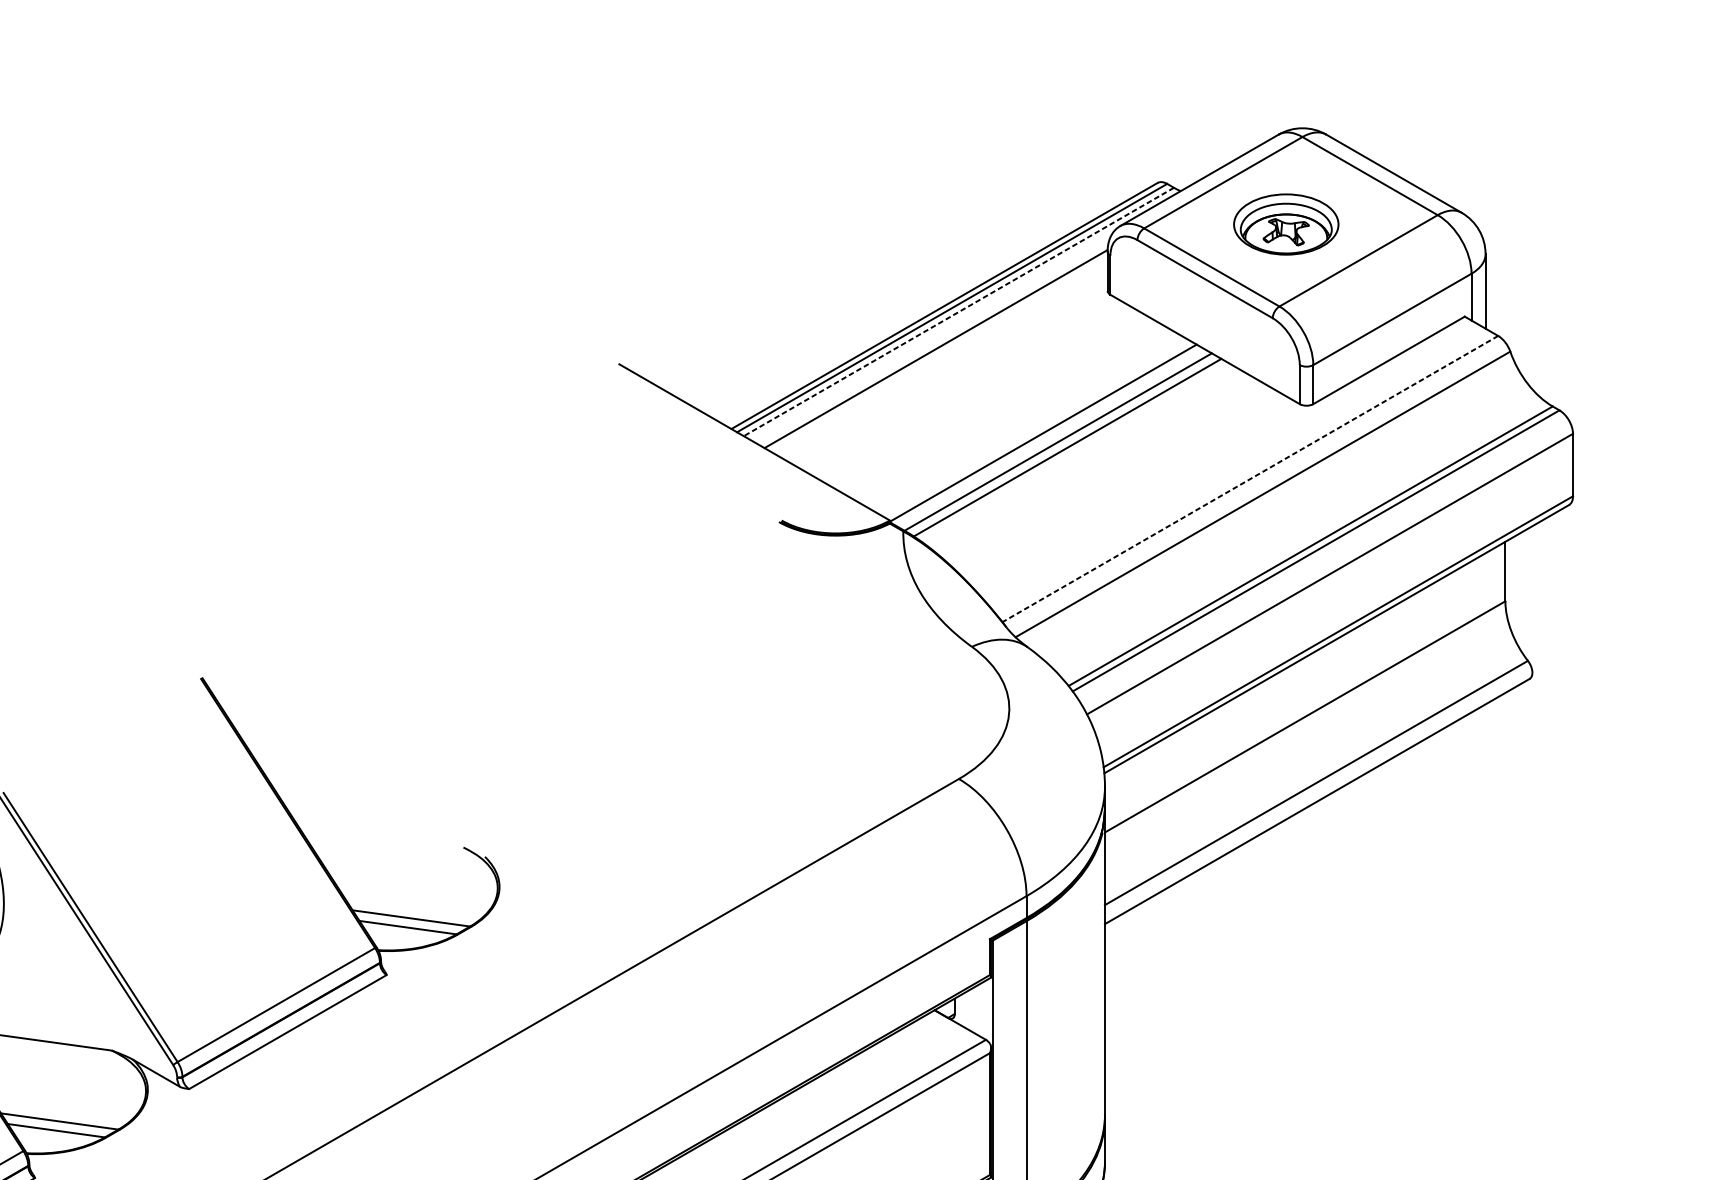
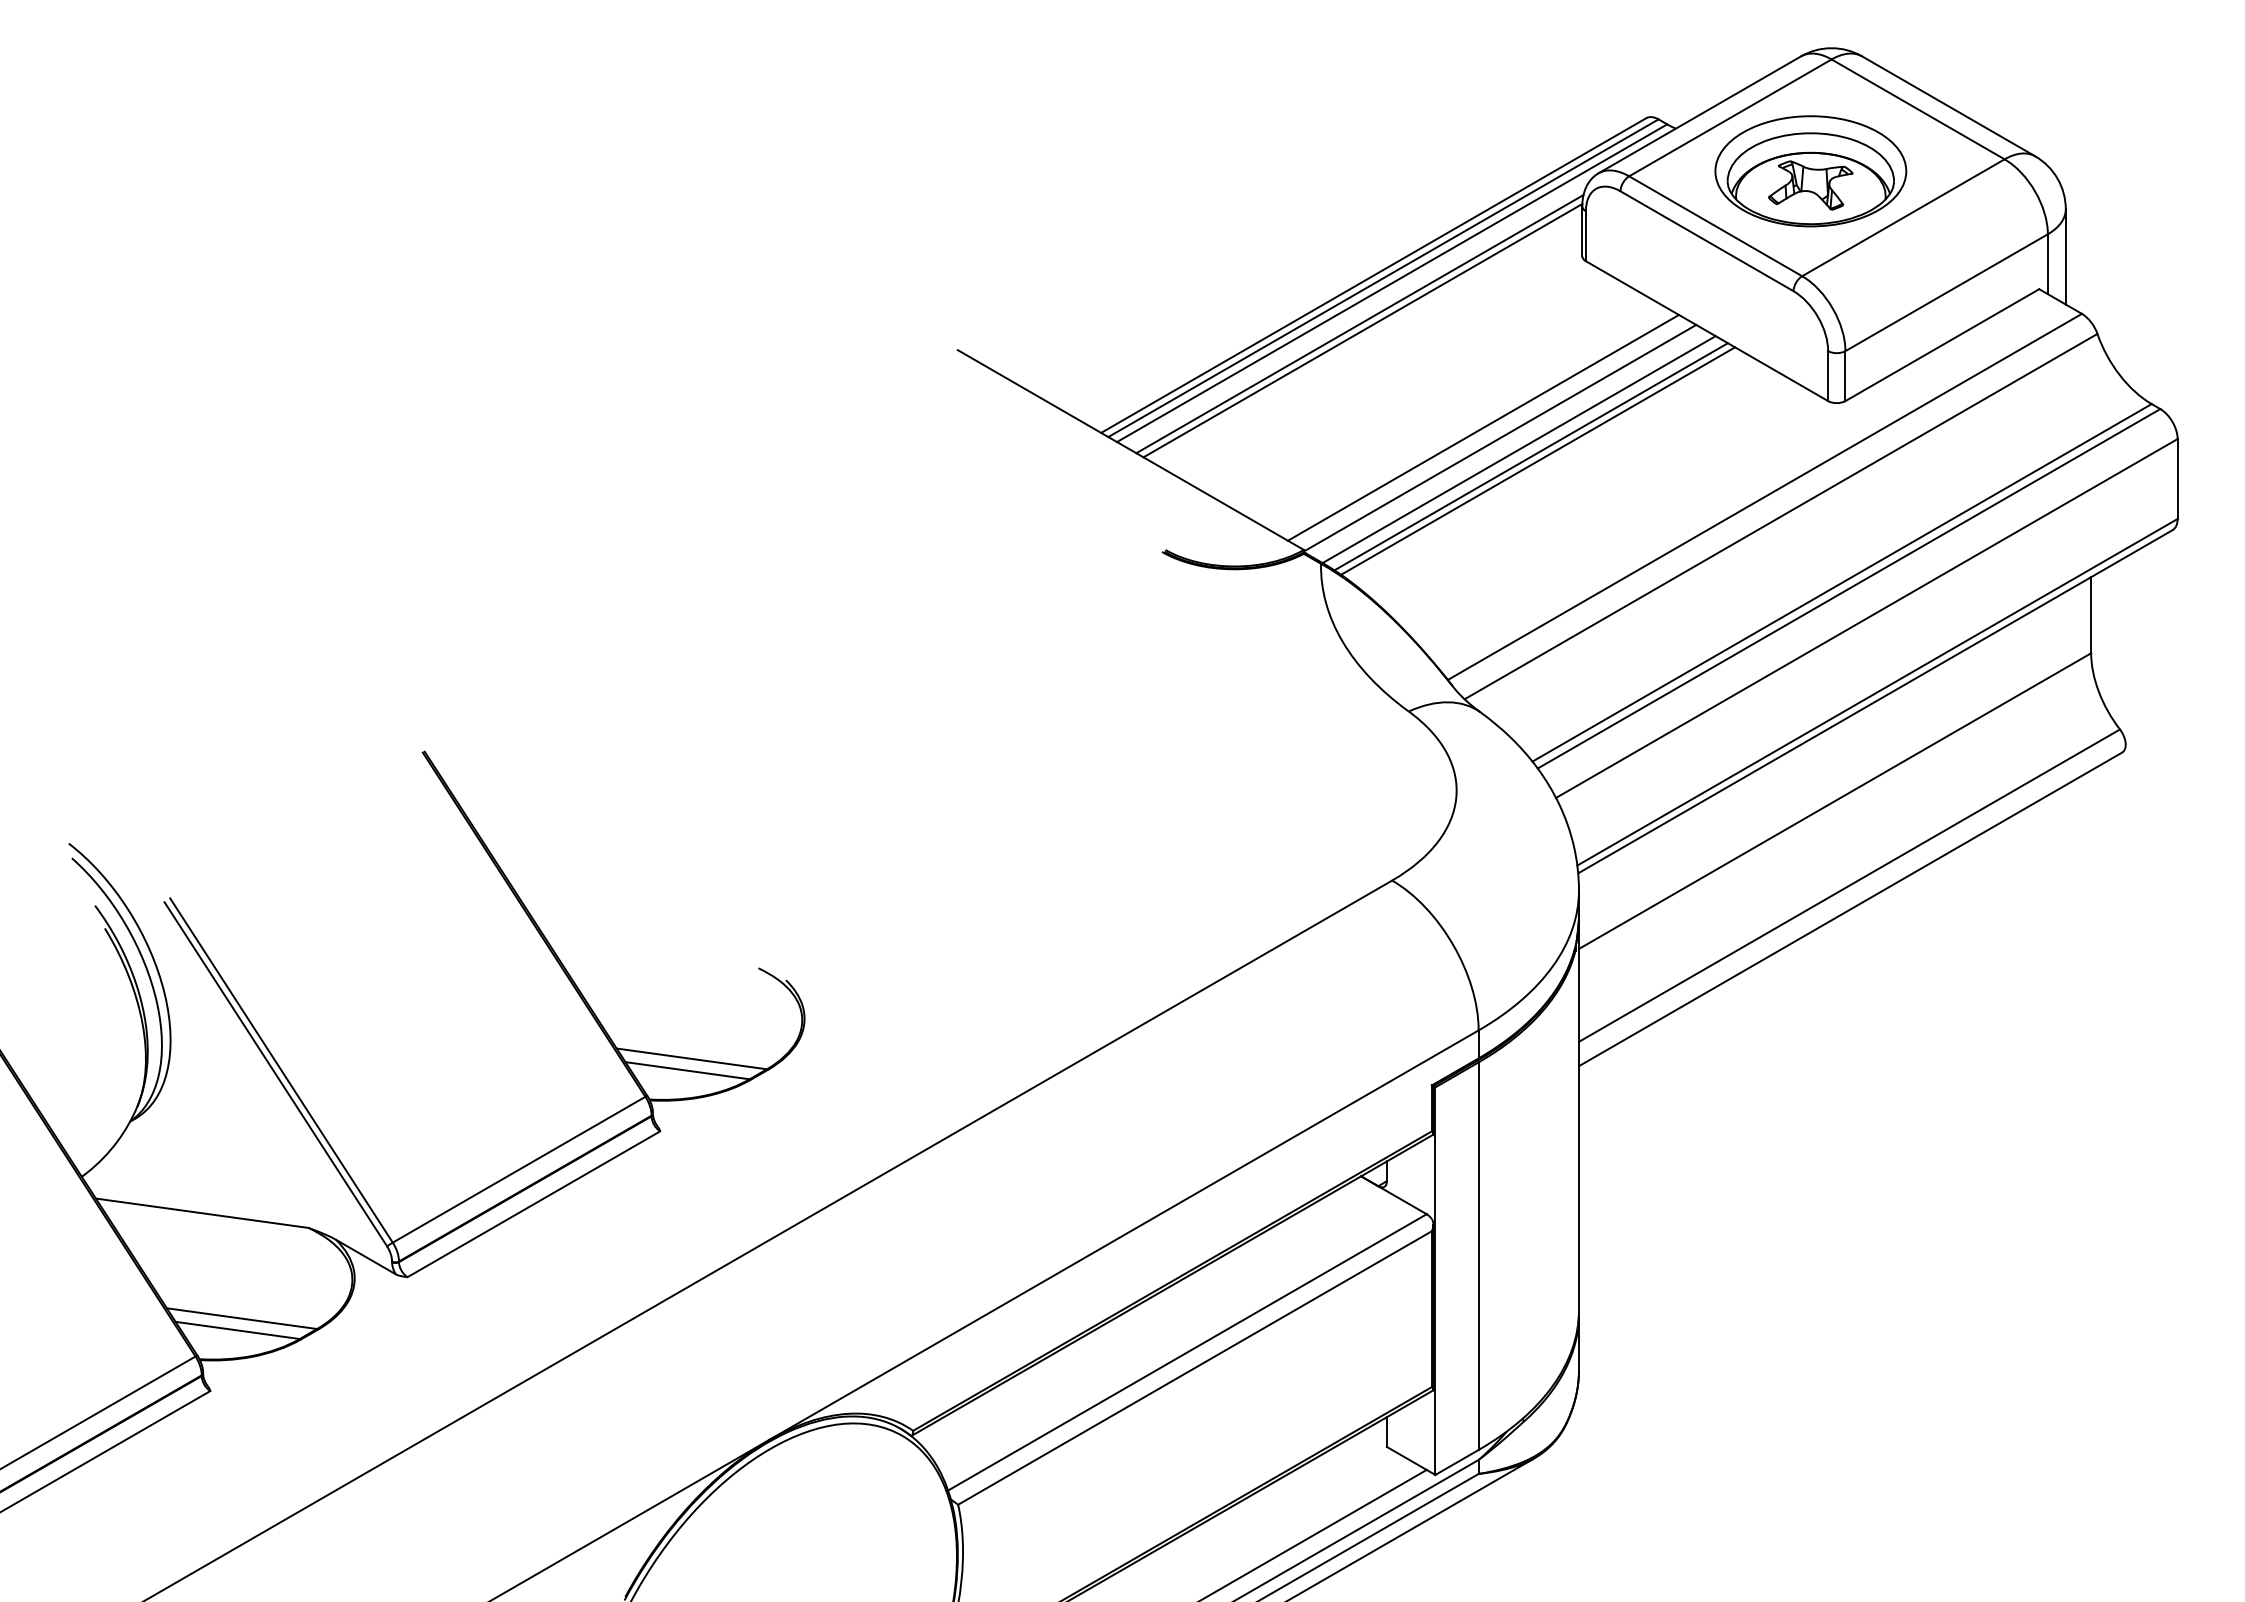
part: (1285, 224) -> (1810, 171), size x1.43
line: (959, 312) -> (1392, 283), dashed -> solid
line: (933, 344) -> (1359, 324), added
line: (1029, 424) -> (1482, 427), added
line: (1073, 450) -> (1538, 460), added
line: (1250, 479) -> (1764, 497), dashed -> solid

